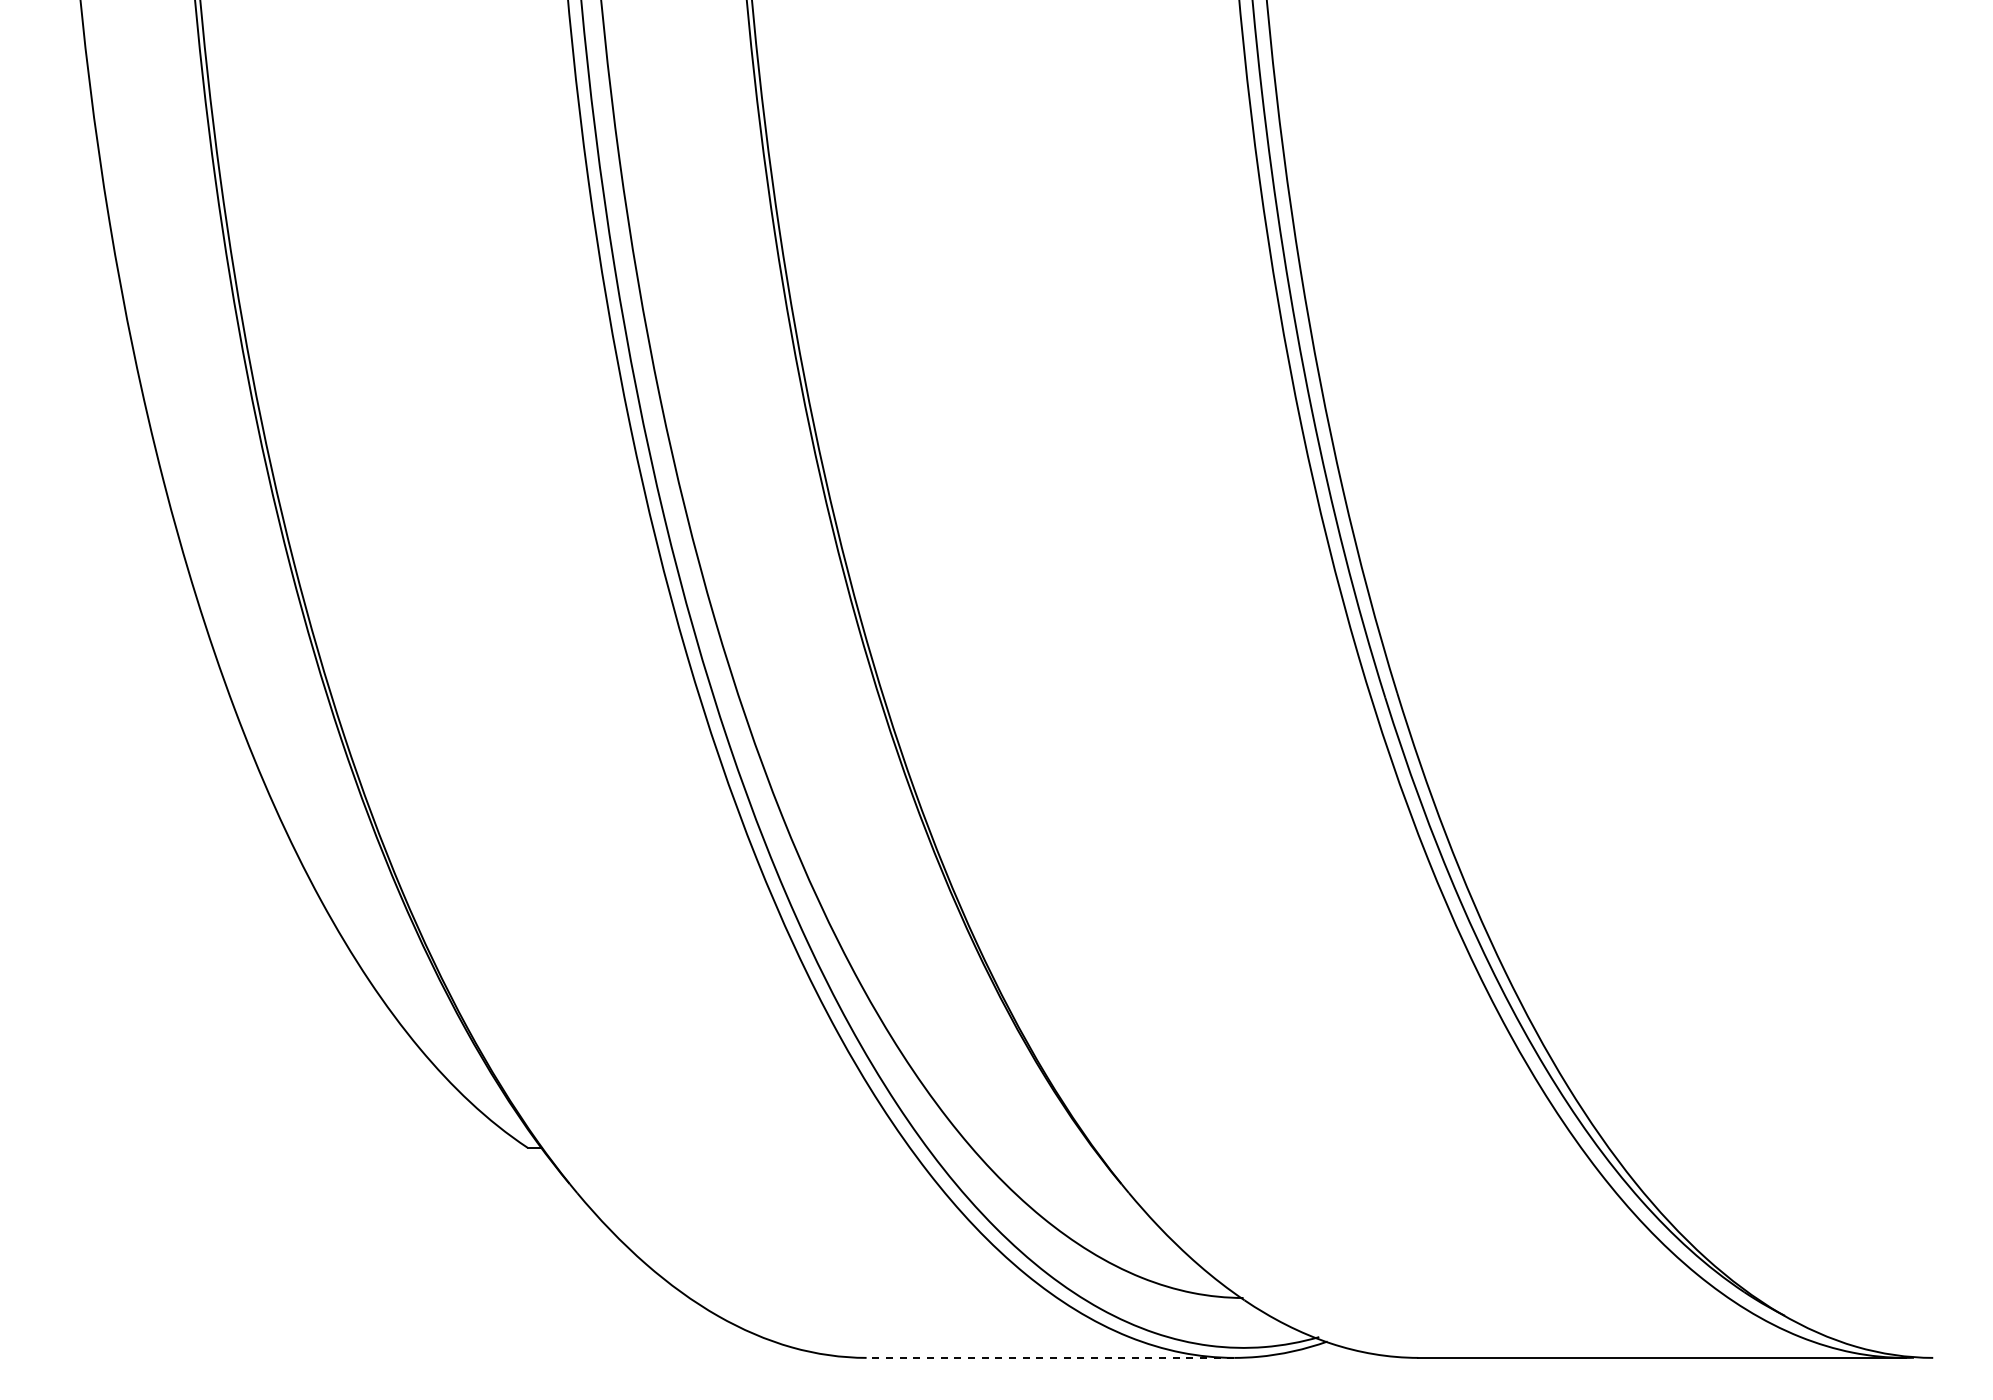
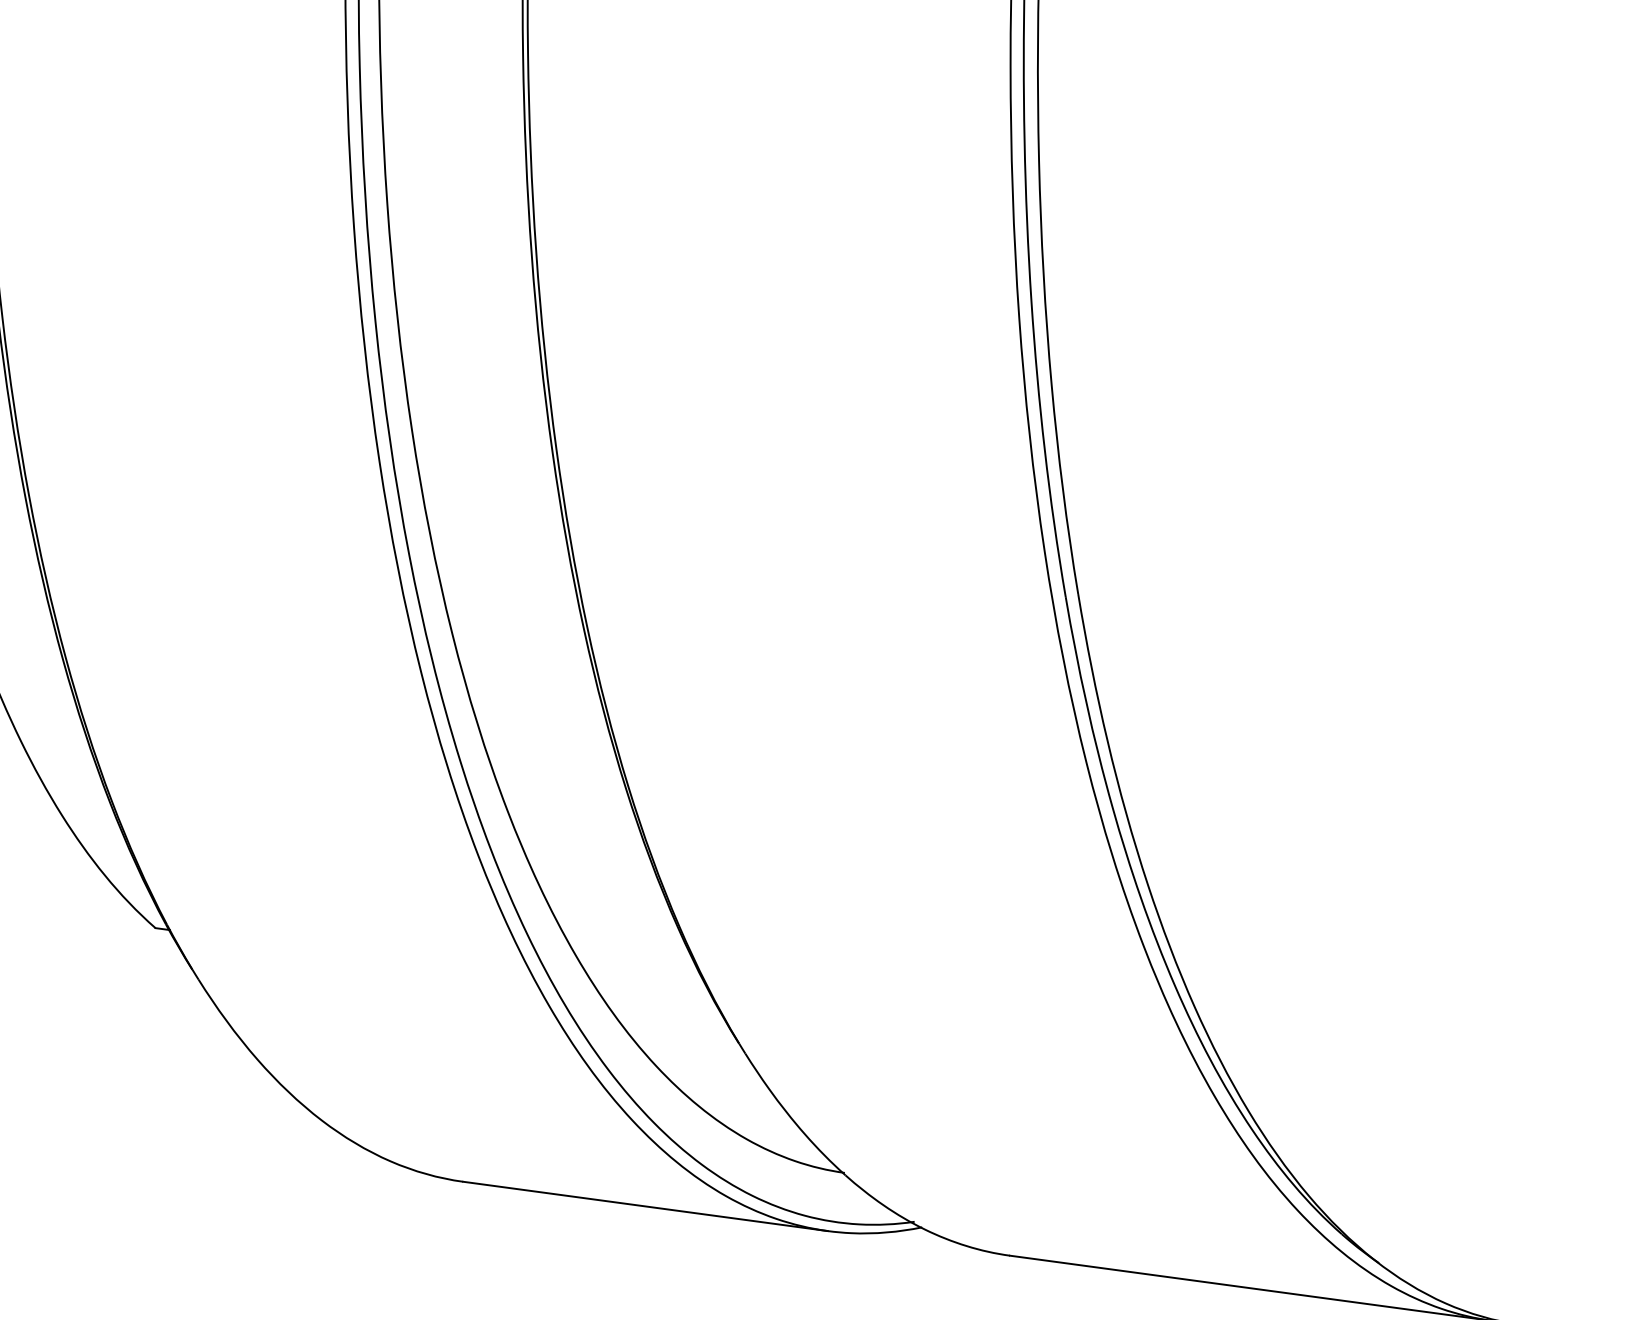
line: (1050, 1357) -> (645, 1206), dashed -> solid

